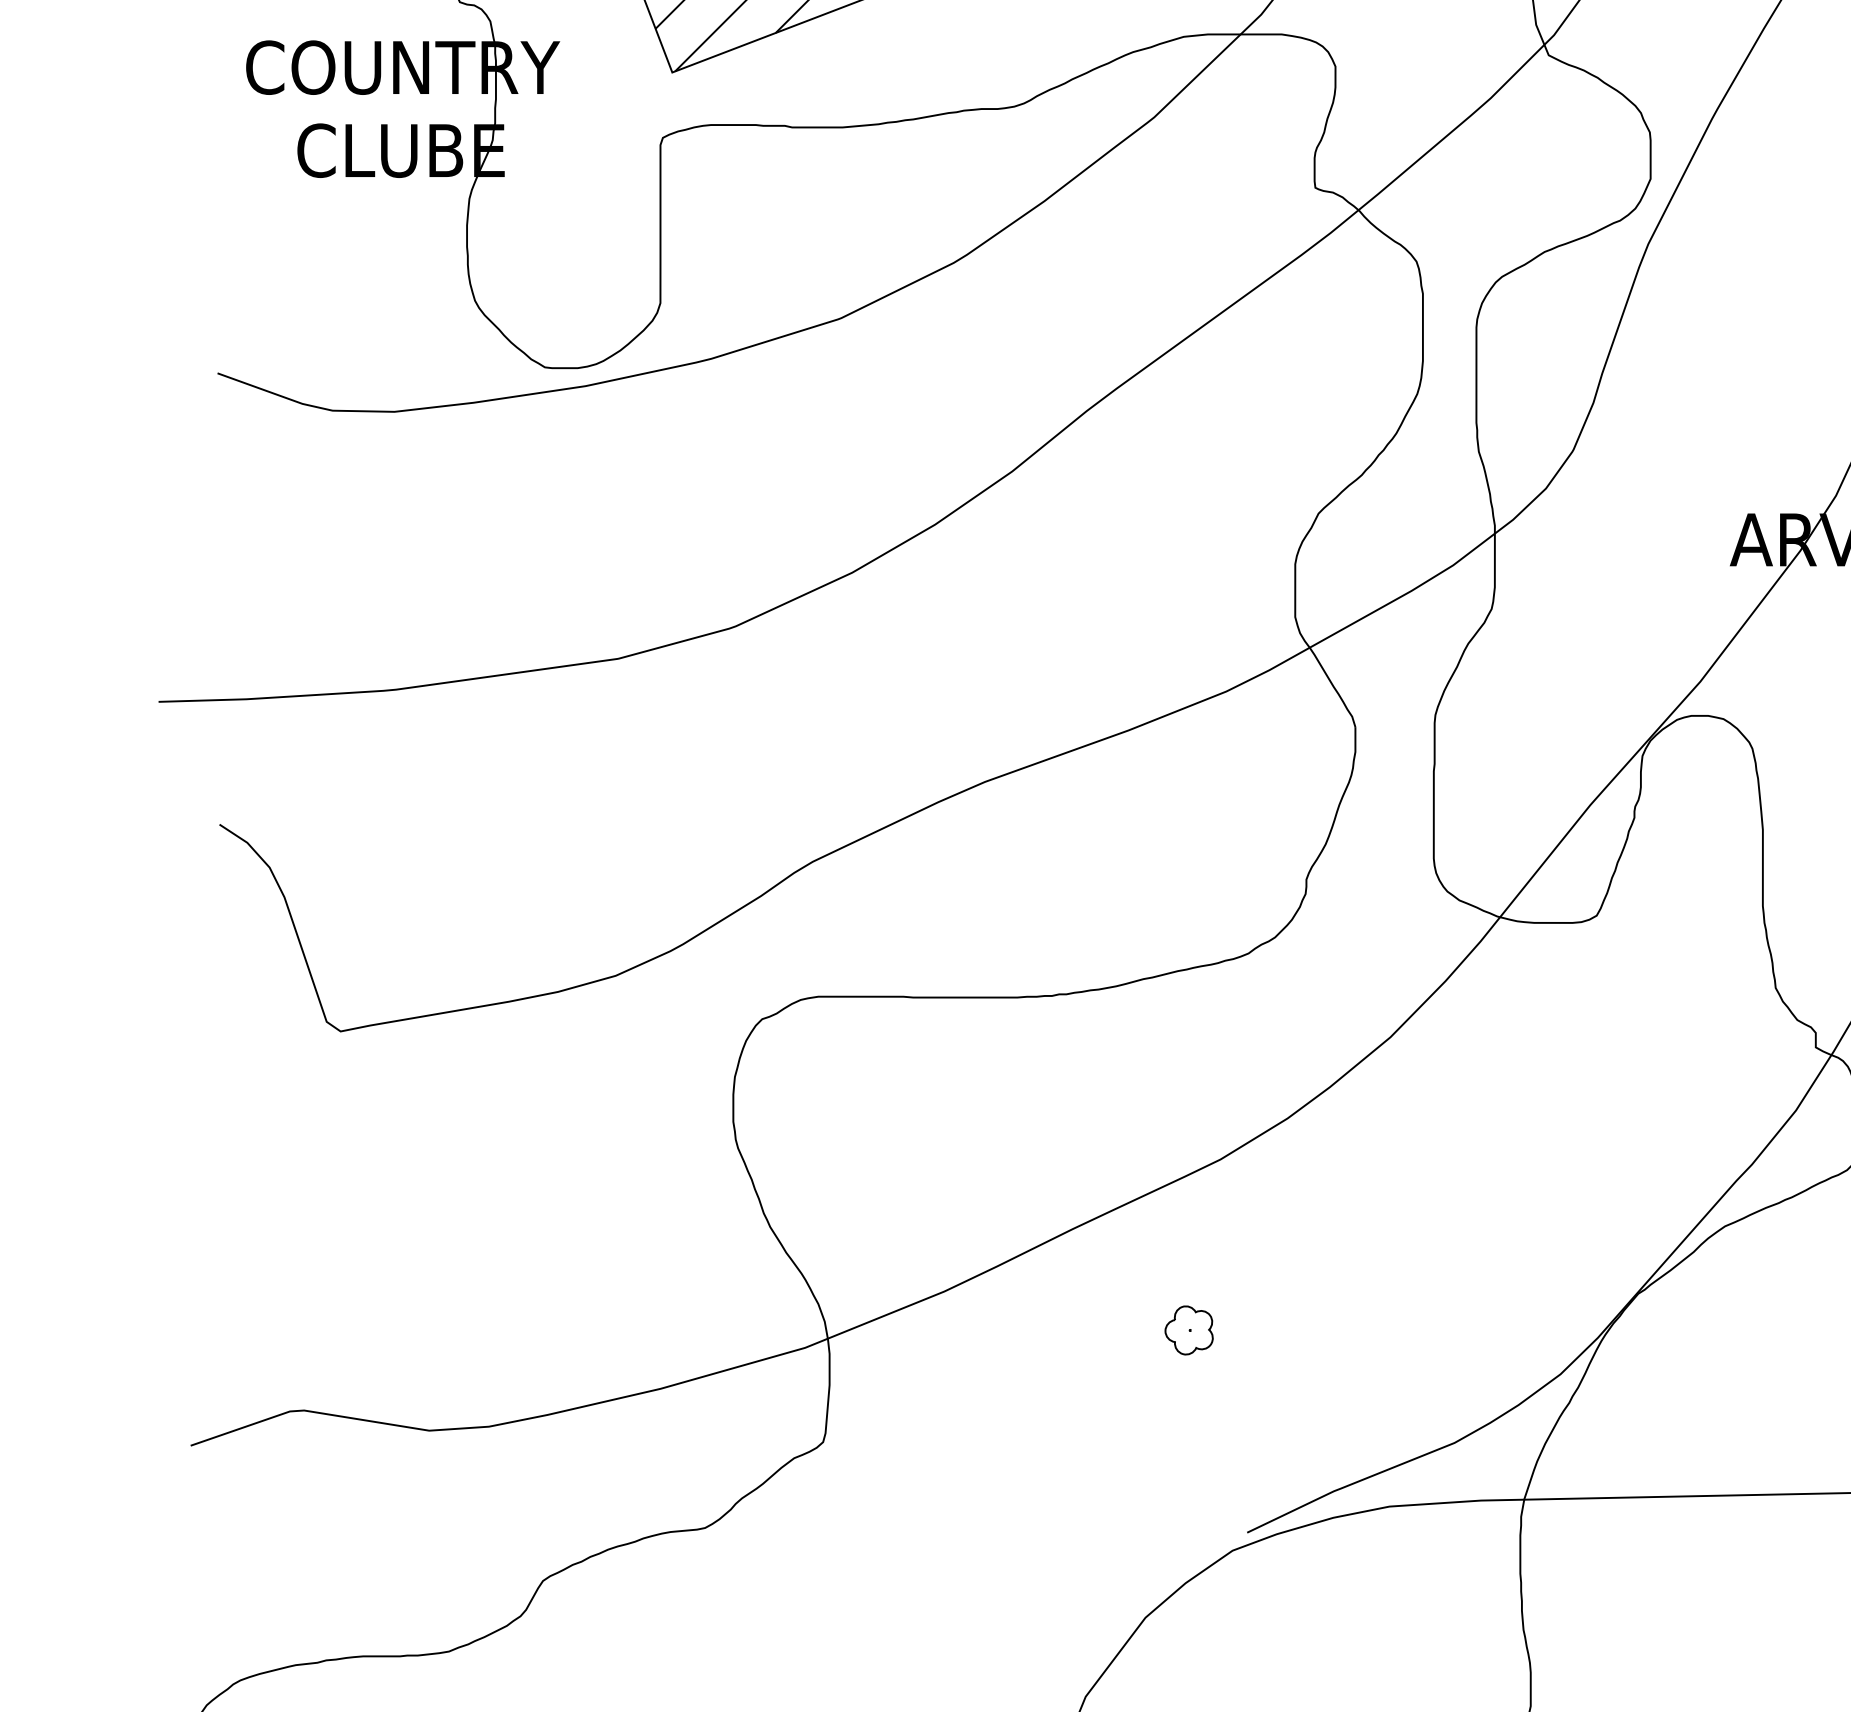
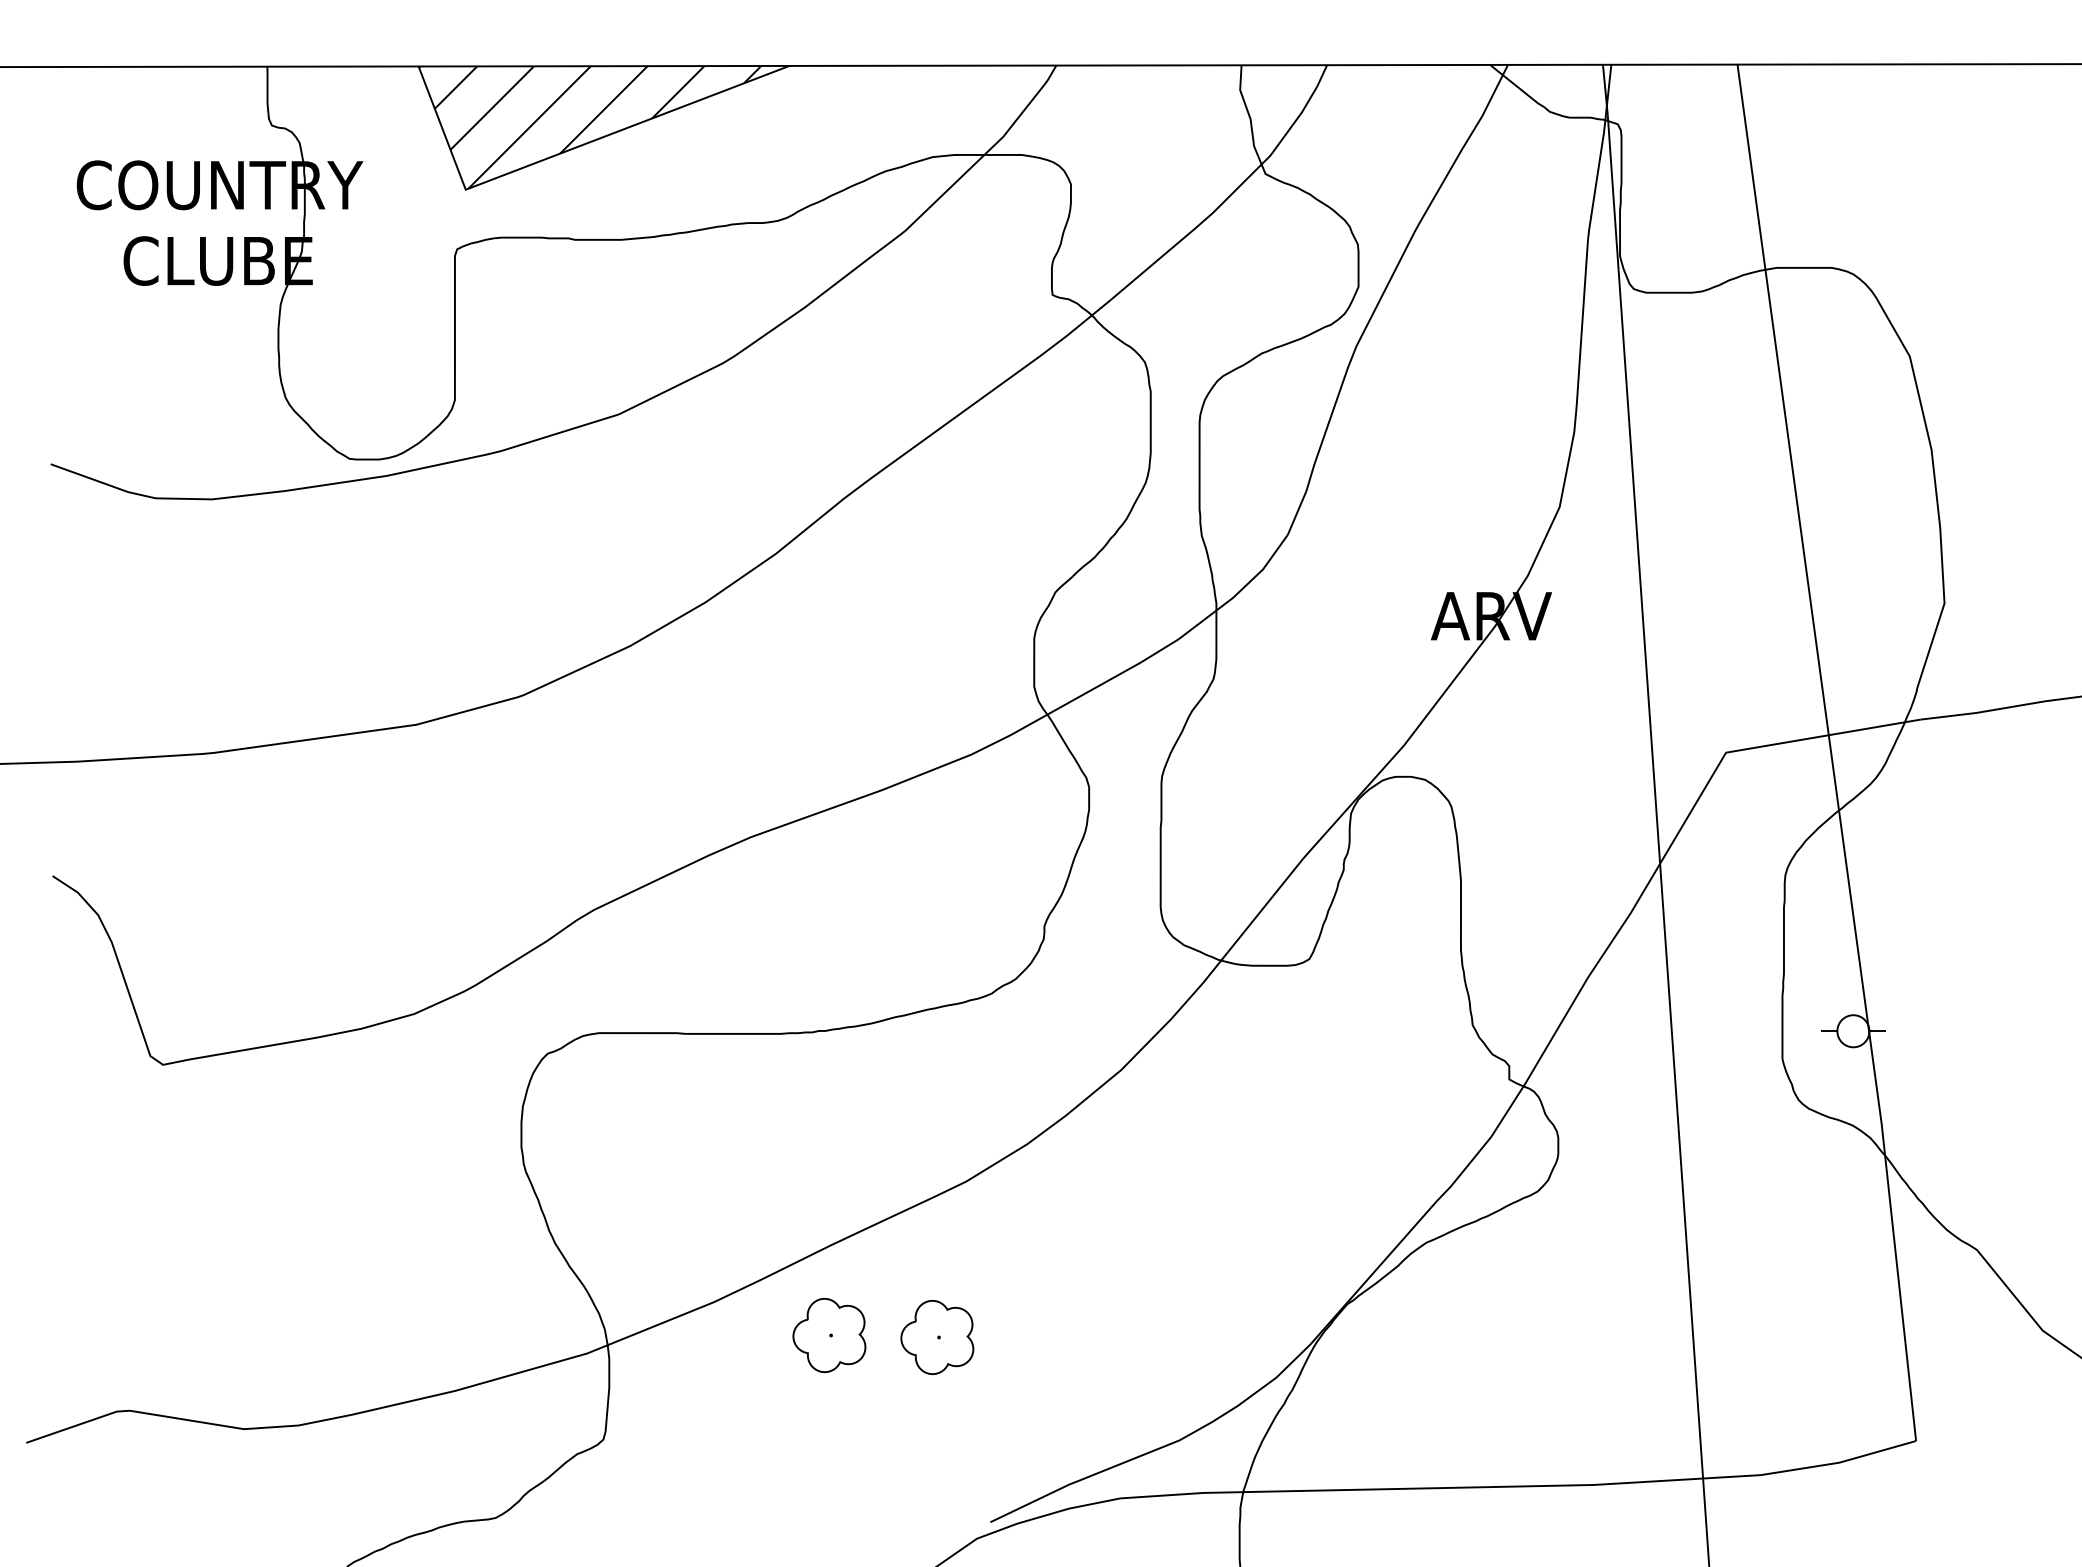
part: (1070, 1328) -> (829, 1335), added
part: (1189, 1330) -> (937, 1337), size x1.67

